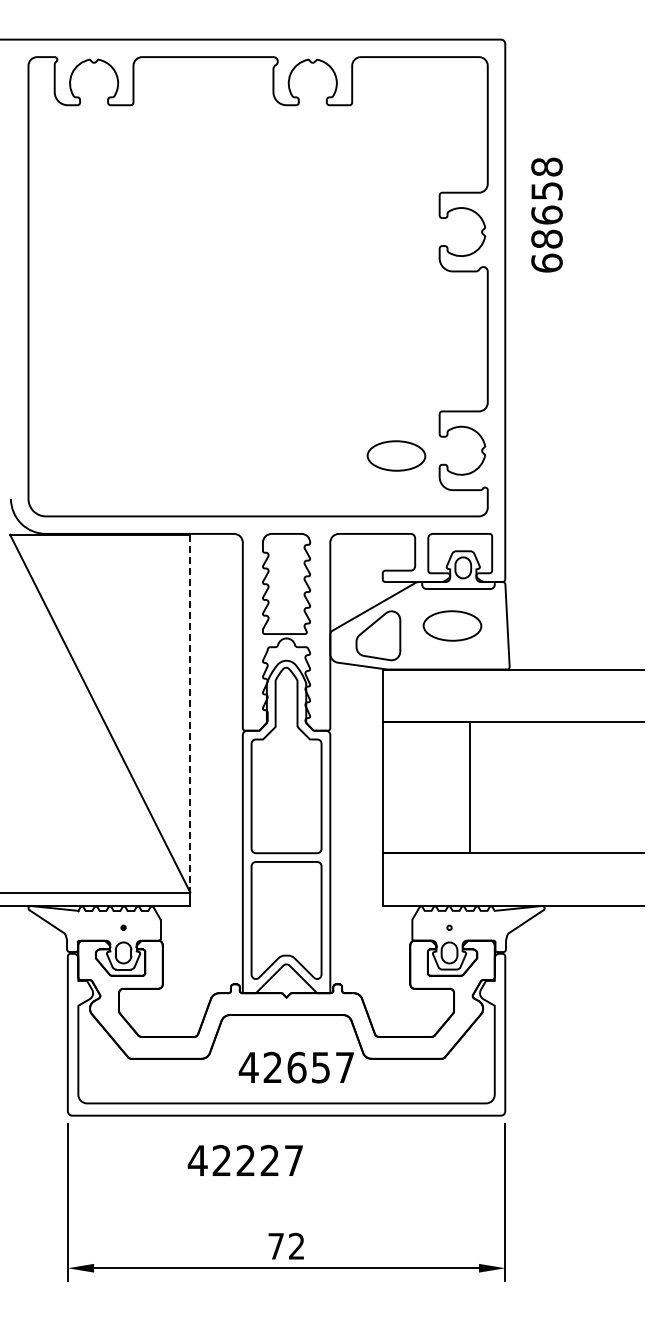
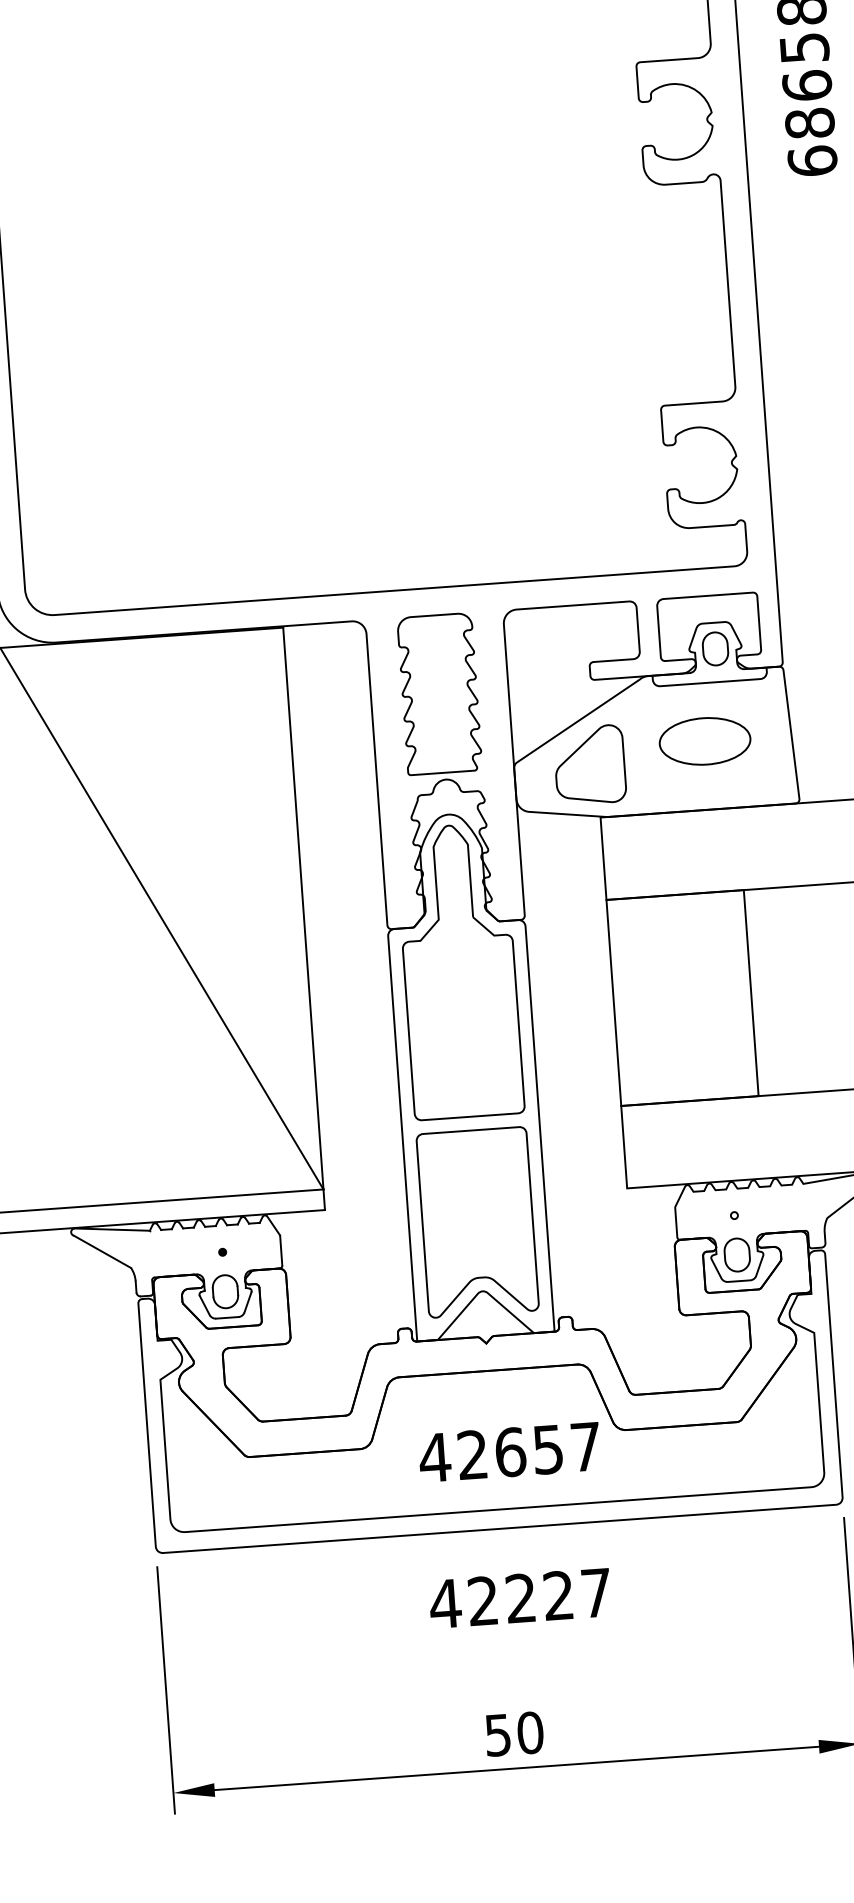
part: (396, 455) -> (597, 479), removed
line: (190, 713) -> (303, 908), dashed -> solid
text: (244, 1160) -> (518, 1598), moved
text: (286, 1245) -> (514, 1732), 72 -> 50

